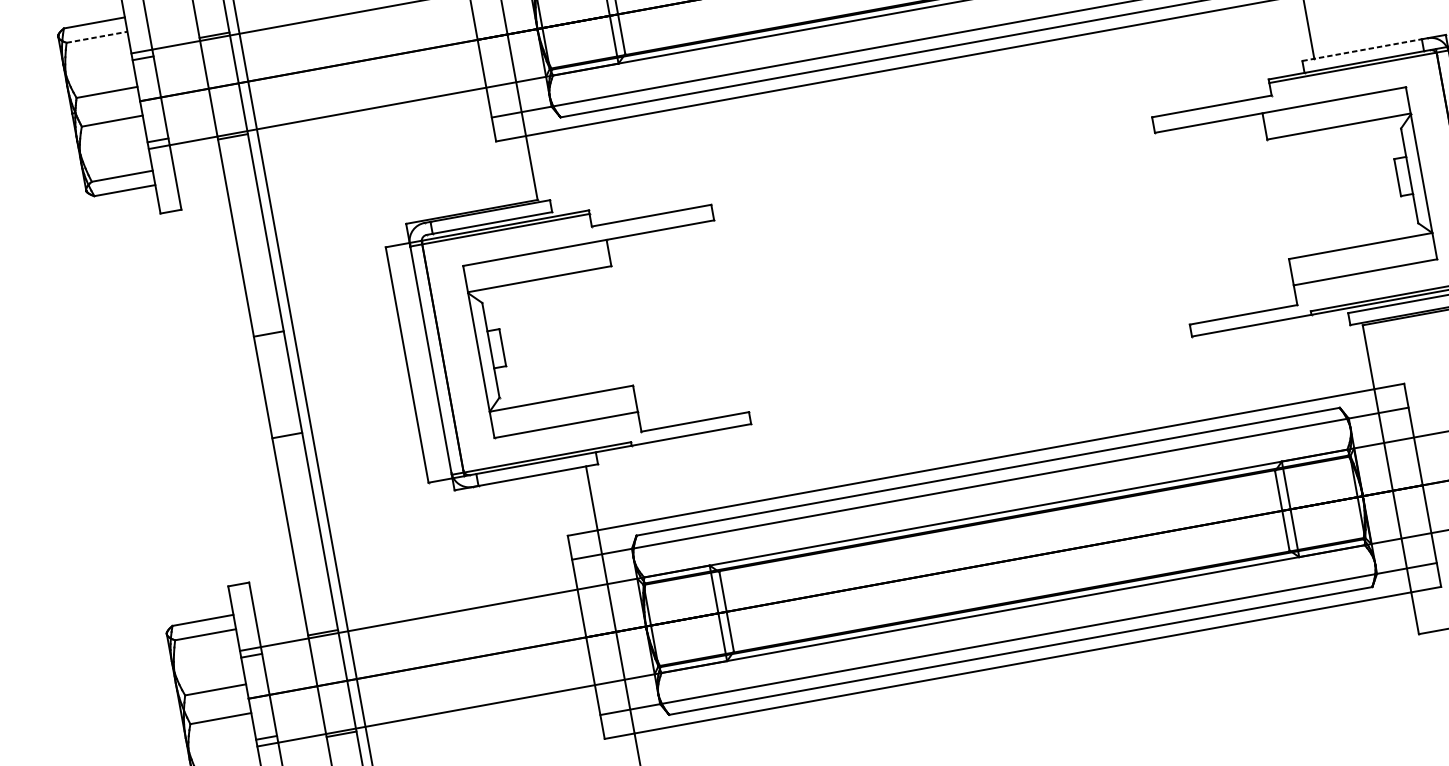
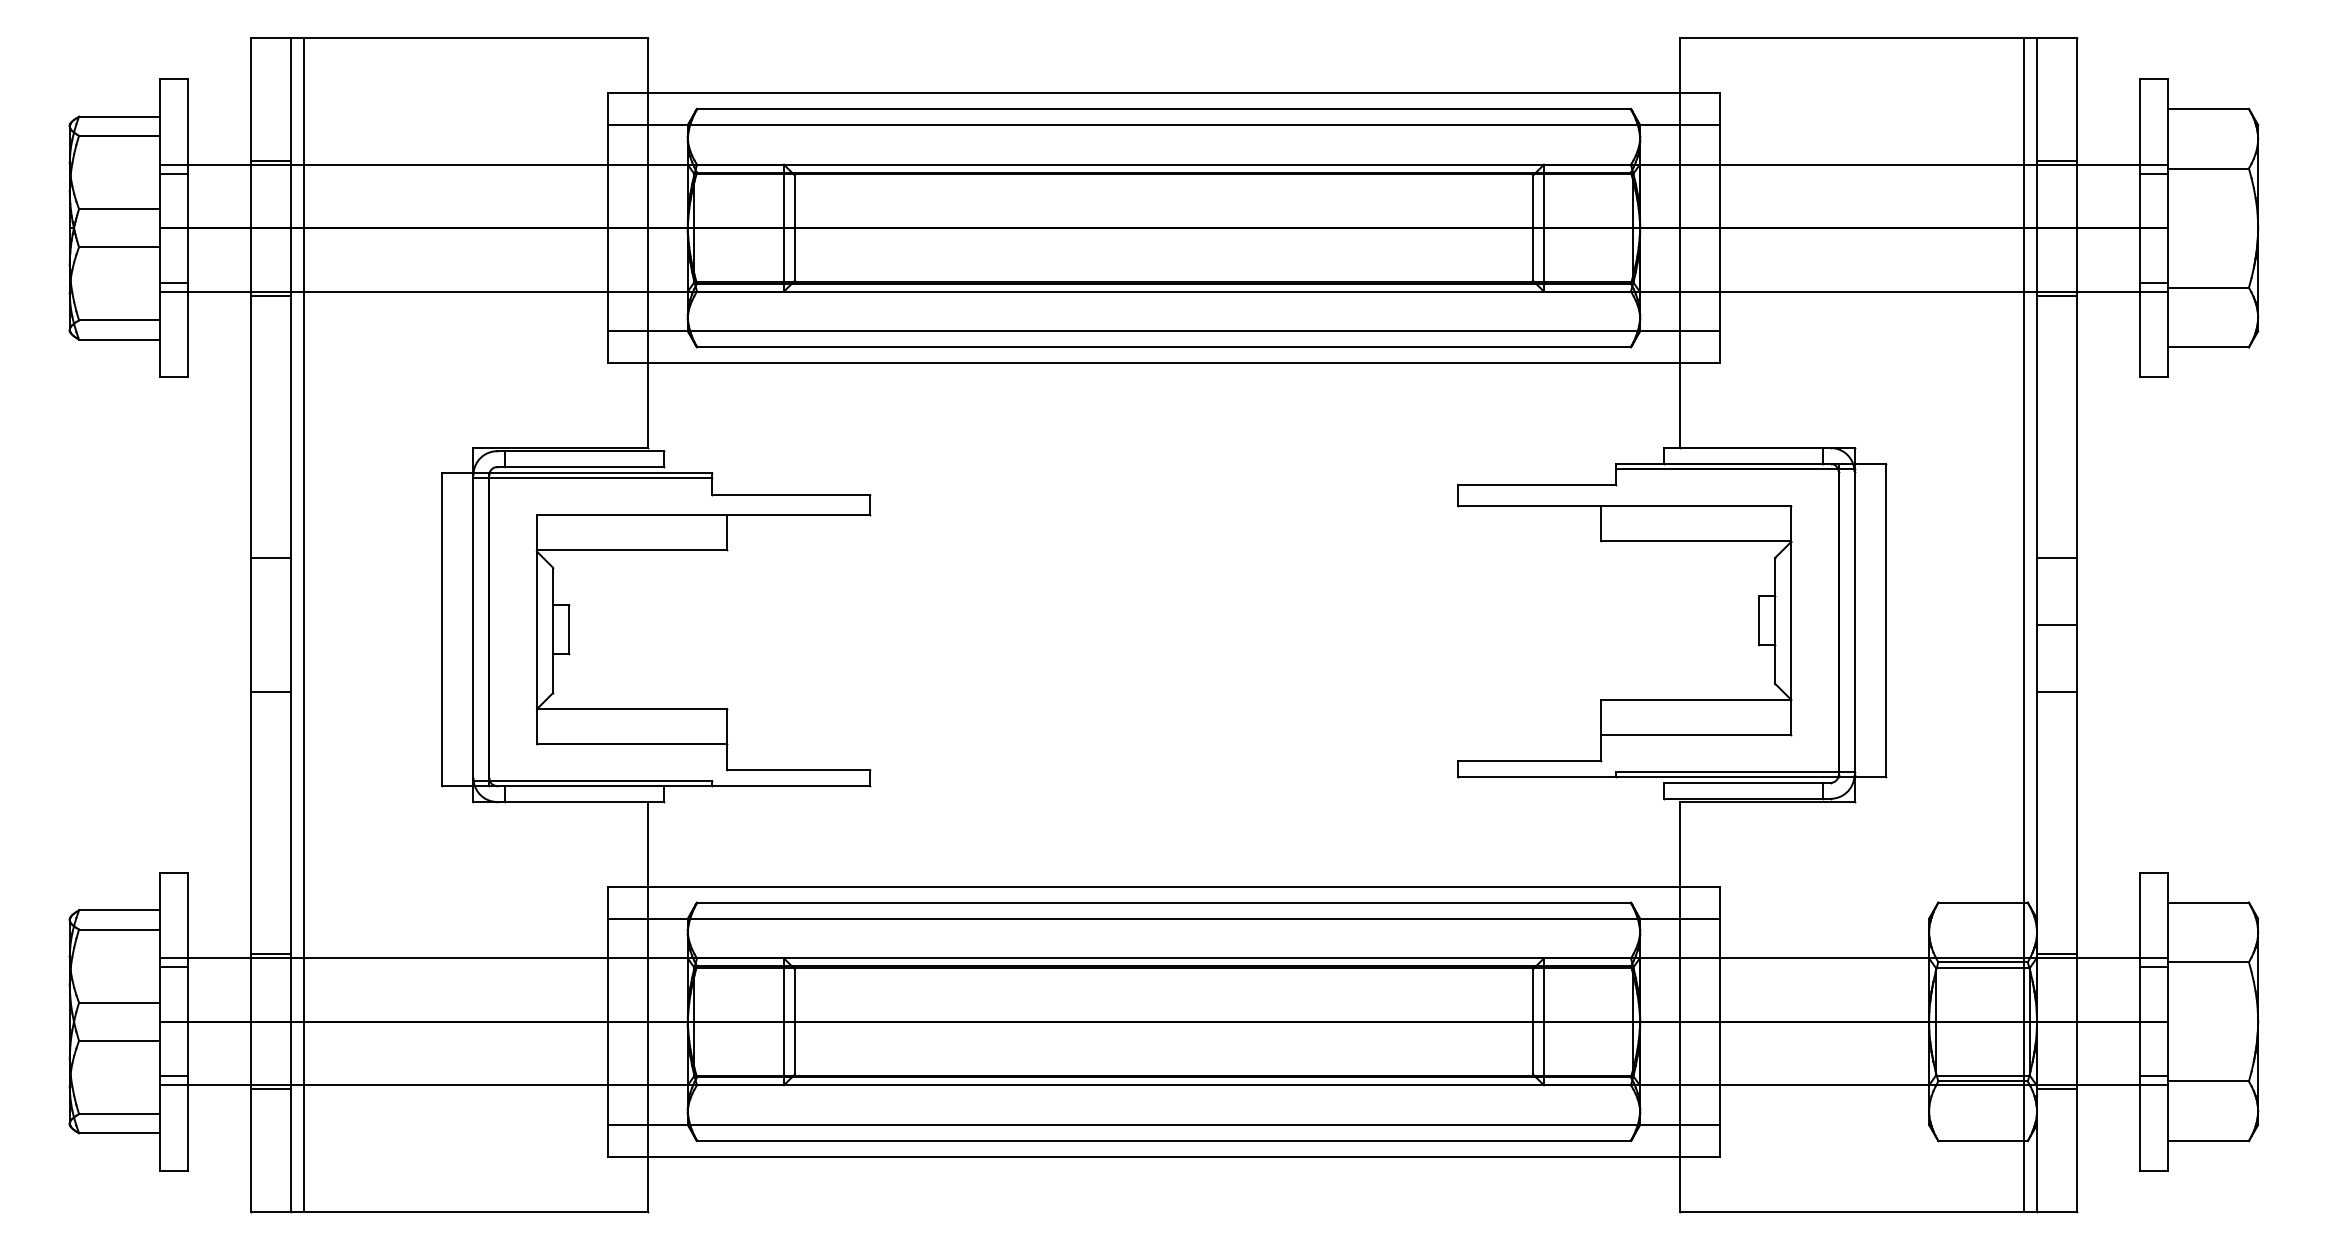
line: (97, 36) -> (120, 135), dashed -> solid
line: (1362, 50) -> (1743, 448), dashed -> solid

